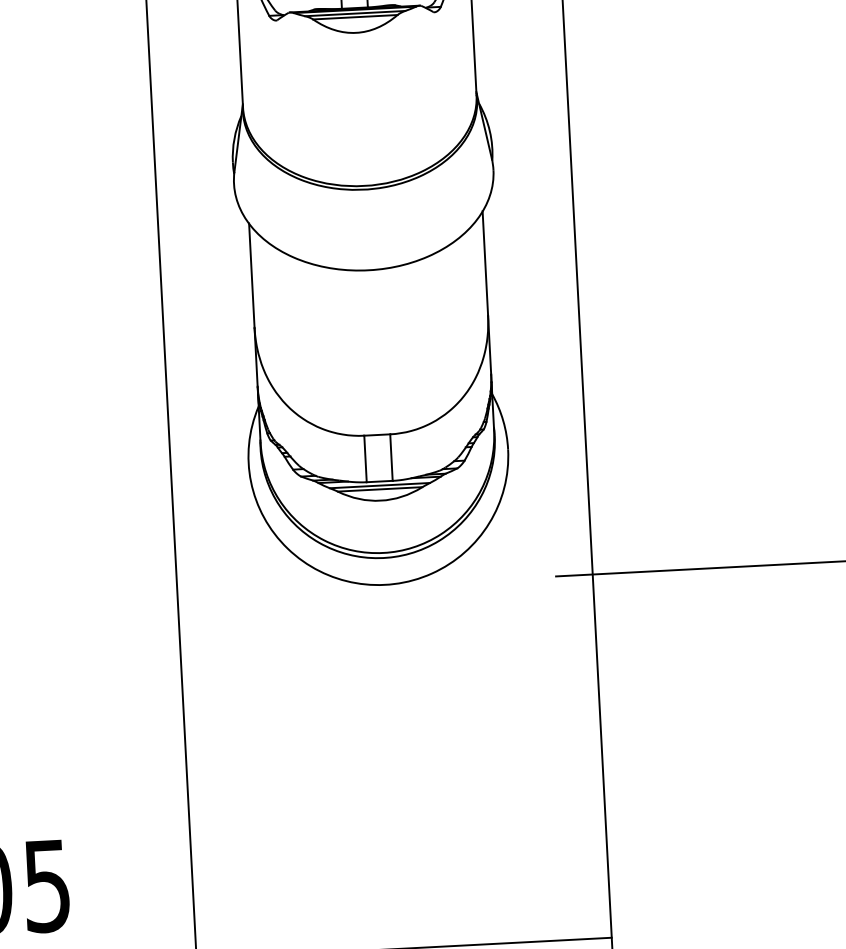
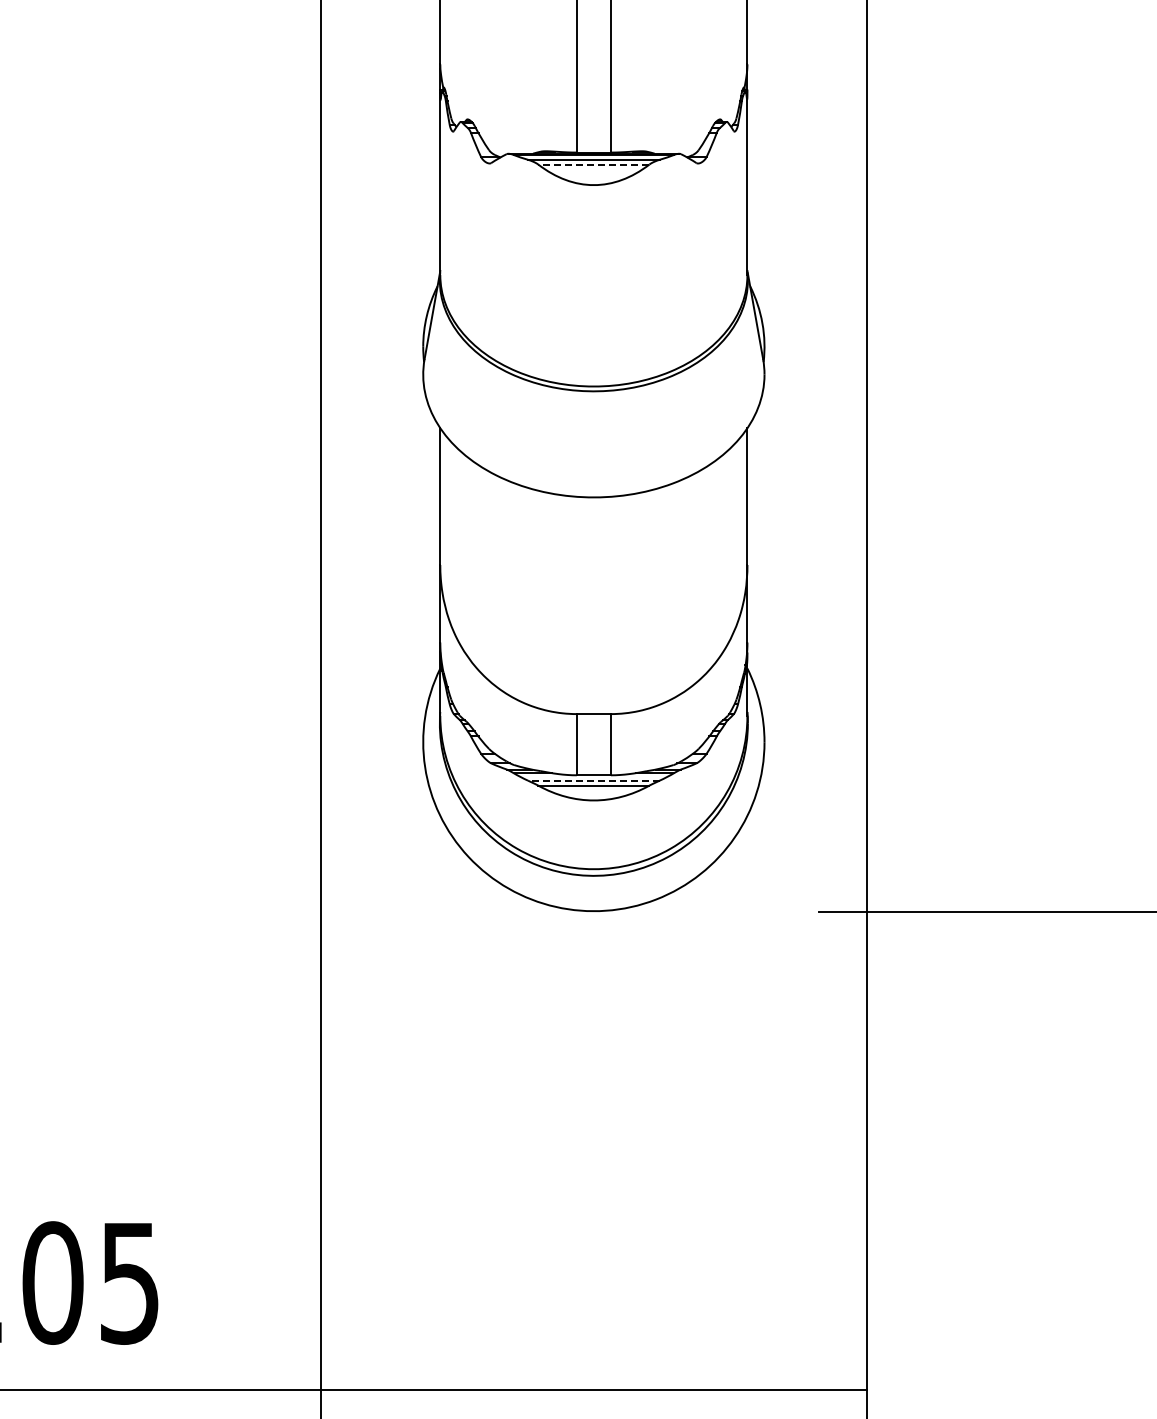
line: (355, 17) -> (593, 164), solid -> dashed
line: (379, 485) -> (593, 780), solid -> dashed

